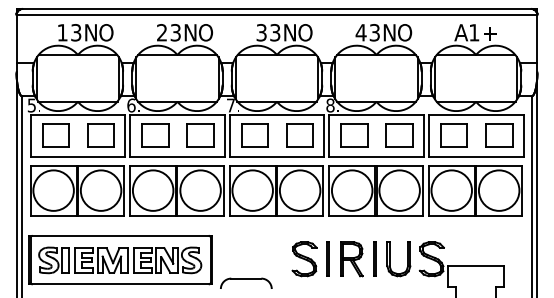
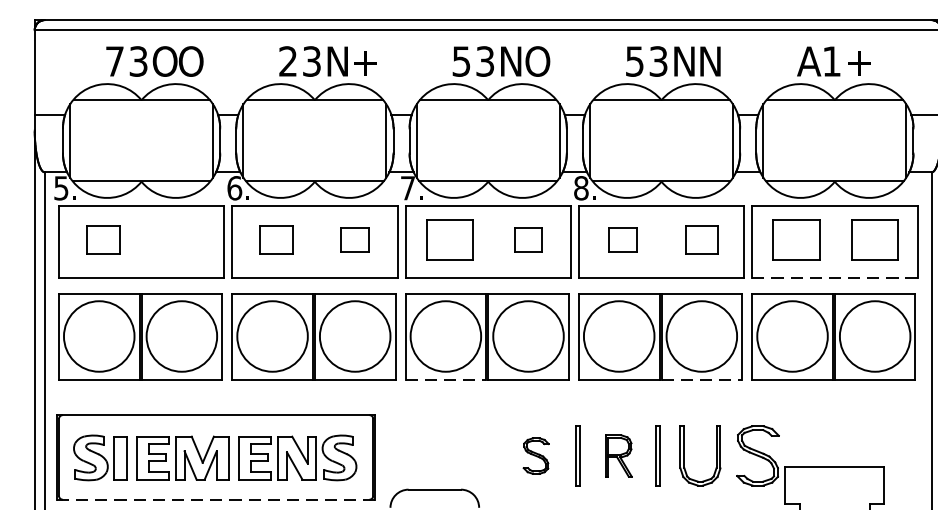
text: (62, 32) -> (114, 61), 1 -> 7
text: (91, 32) -> (165, 61), N -> O
text: (206, 32) -> (365, 61), O -> +
text: (261, 32) -> (461, 61), 3 -> 5
text: (360, 32) -> (633, 61), 4 -> 5
text: (405, 32) -> (712, 61), O -> N
part: (55, 135) -> (102, 240), size x0.7
part: (100, 135) -> (180, 240), removed
part: (155, 135) -> (276, 240), size x0.7
part: (200, 135) -> (355, 240), size x0.6
part: (299, 135) -> (527, 240), size x0.6
part: (354, 135) -> (623, 240), size x0.6
part: (399, 135) -> (701, 240), size x0.7
line: (476, 157) -> (835, 278), solid -> dashed
line: (253, 215) -> (447, 379), solid -> dashed
line: (400, 215) -> (703, 379), solid -> dashed
part: (304, 259) -> (536, 456), size x0.6
part: (351, 259) -> (617, 456), size x0.7
line: (121, 284) -> (217, 499), solid -> dashed

